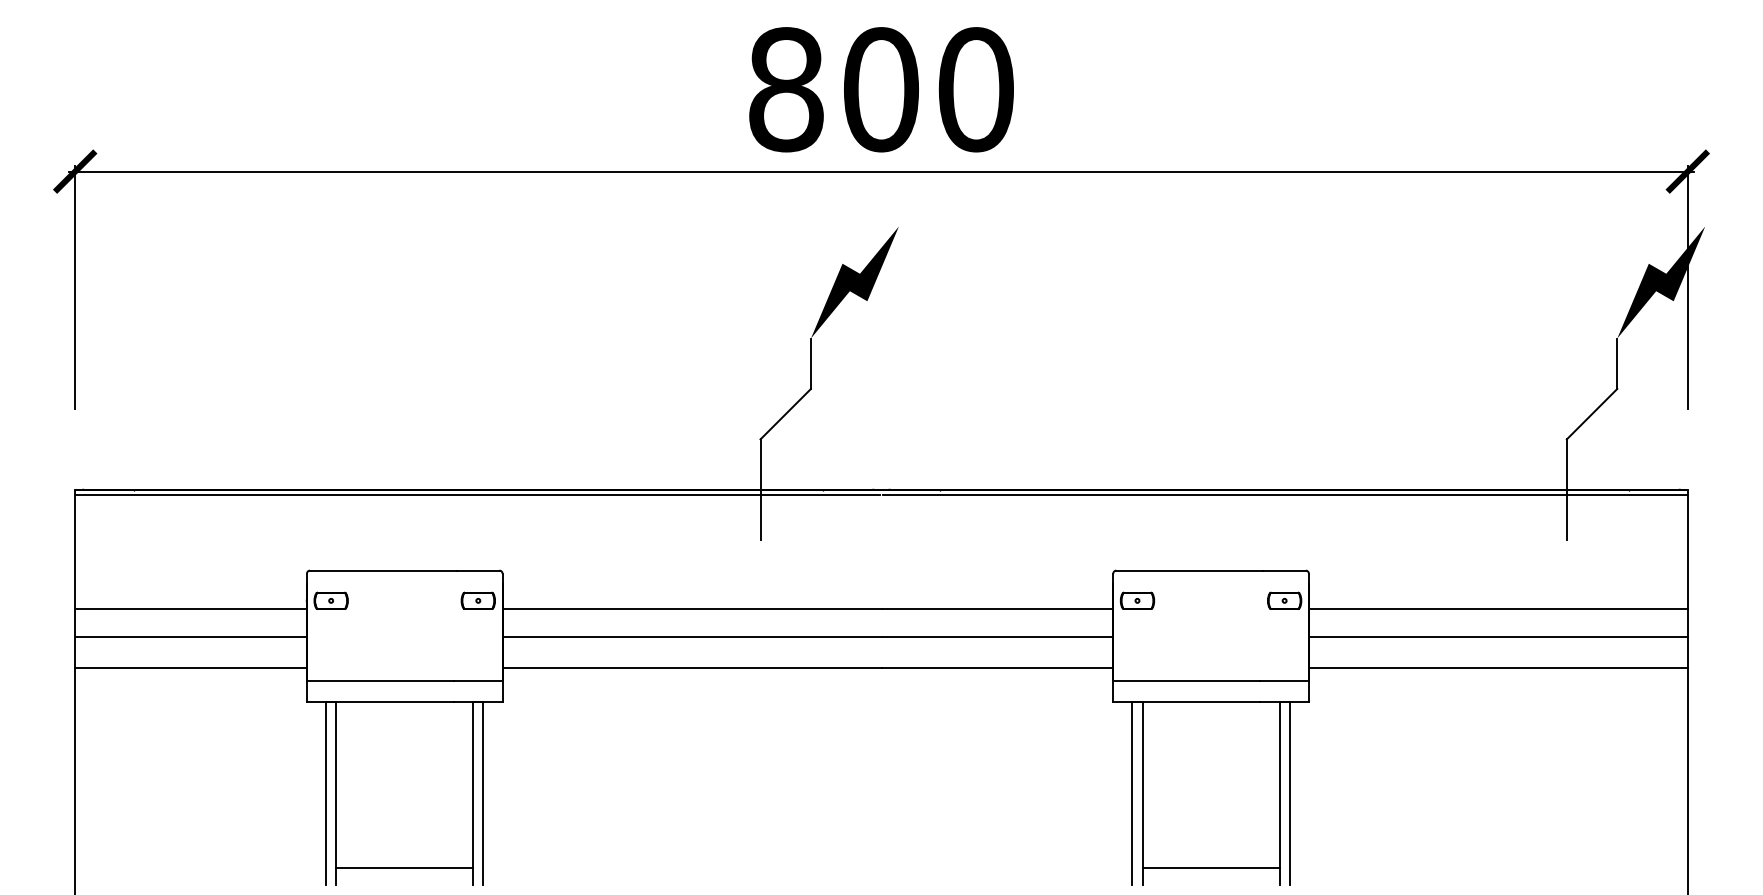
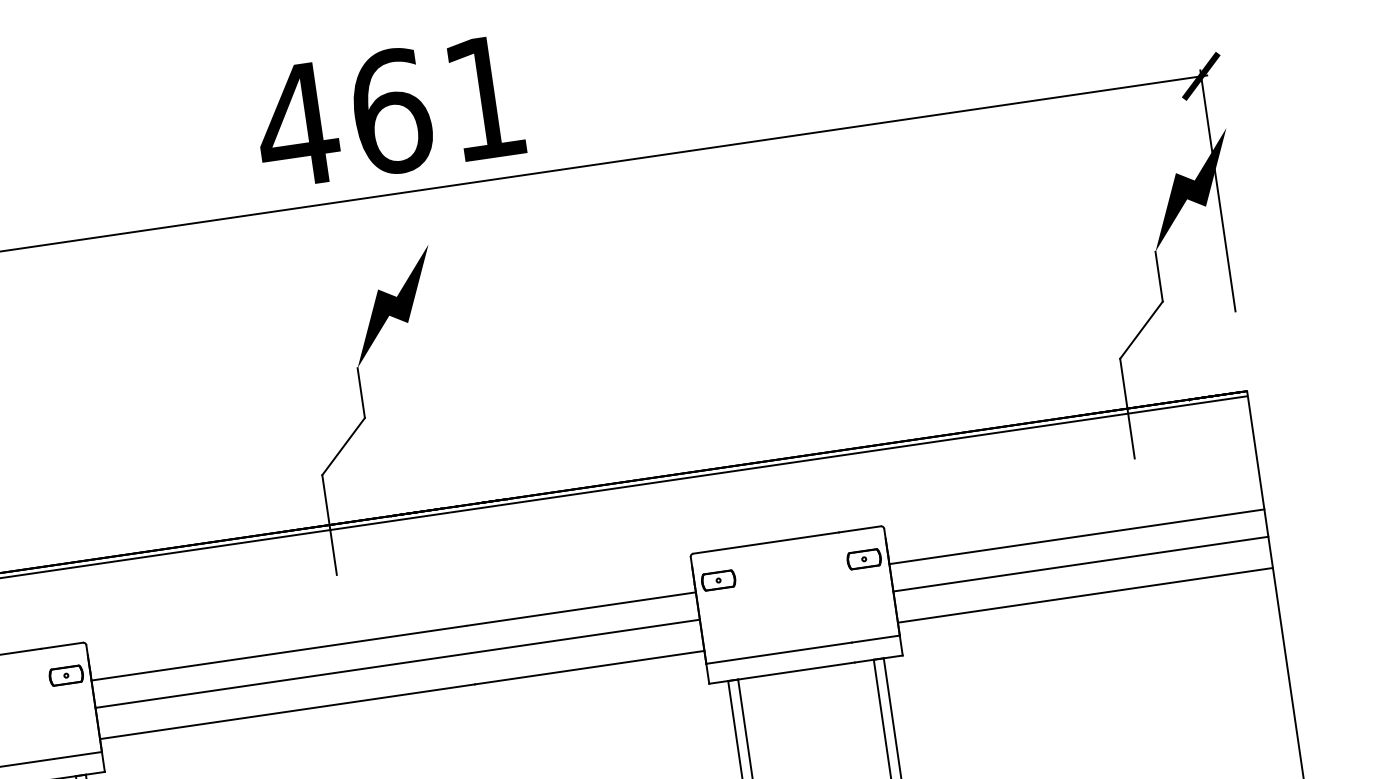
text: (879, 89) -> (389, 111), 800 -> 461

